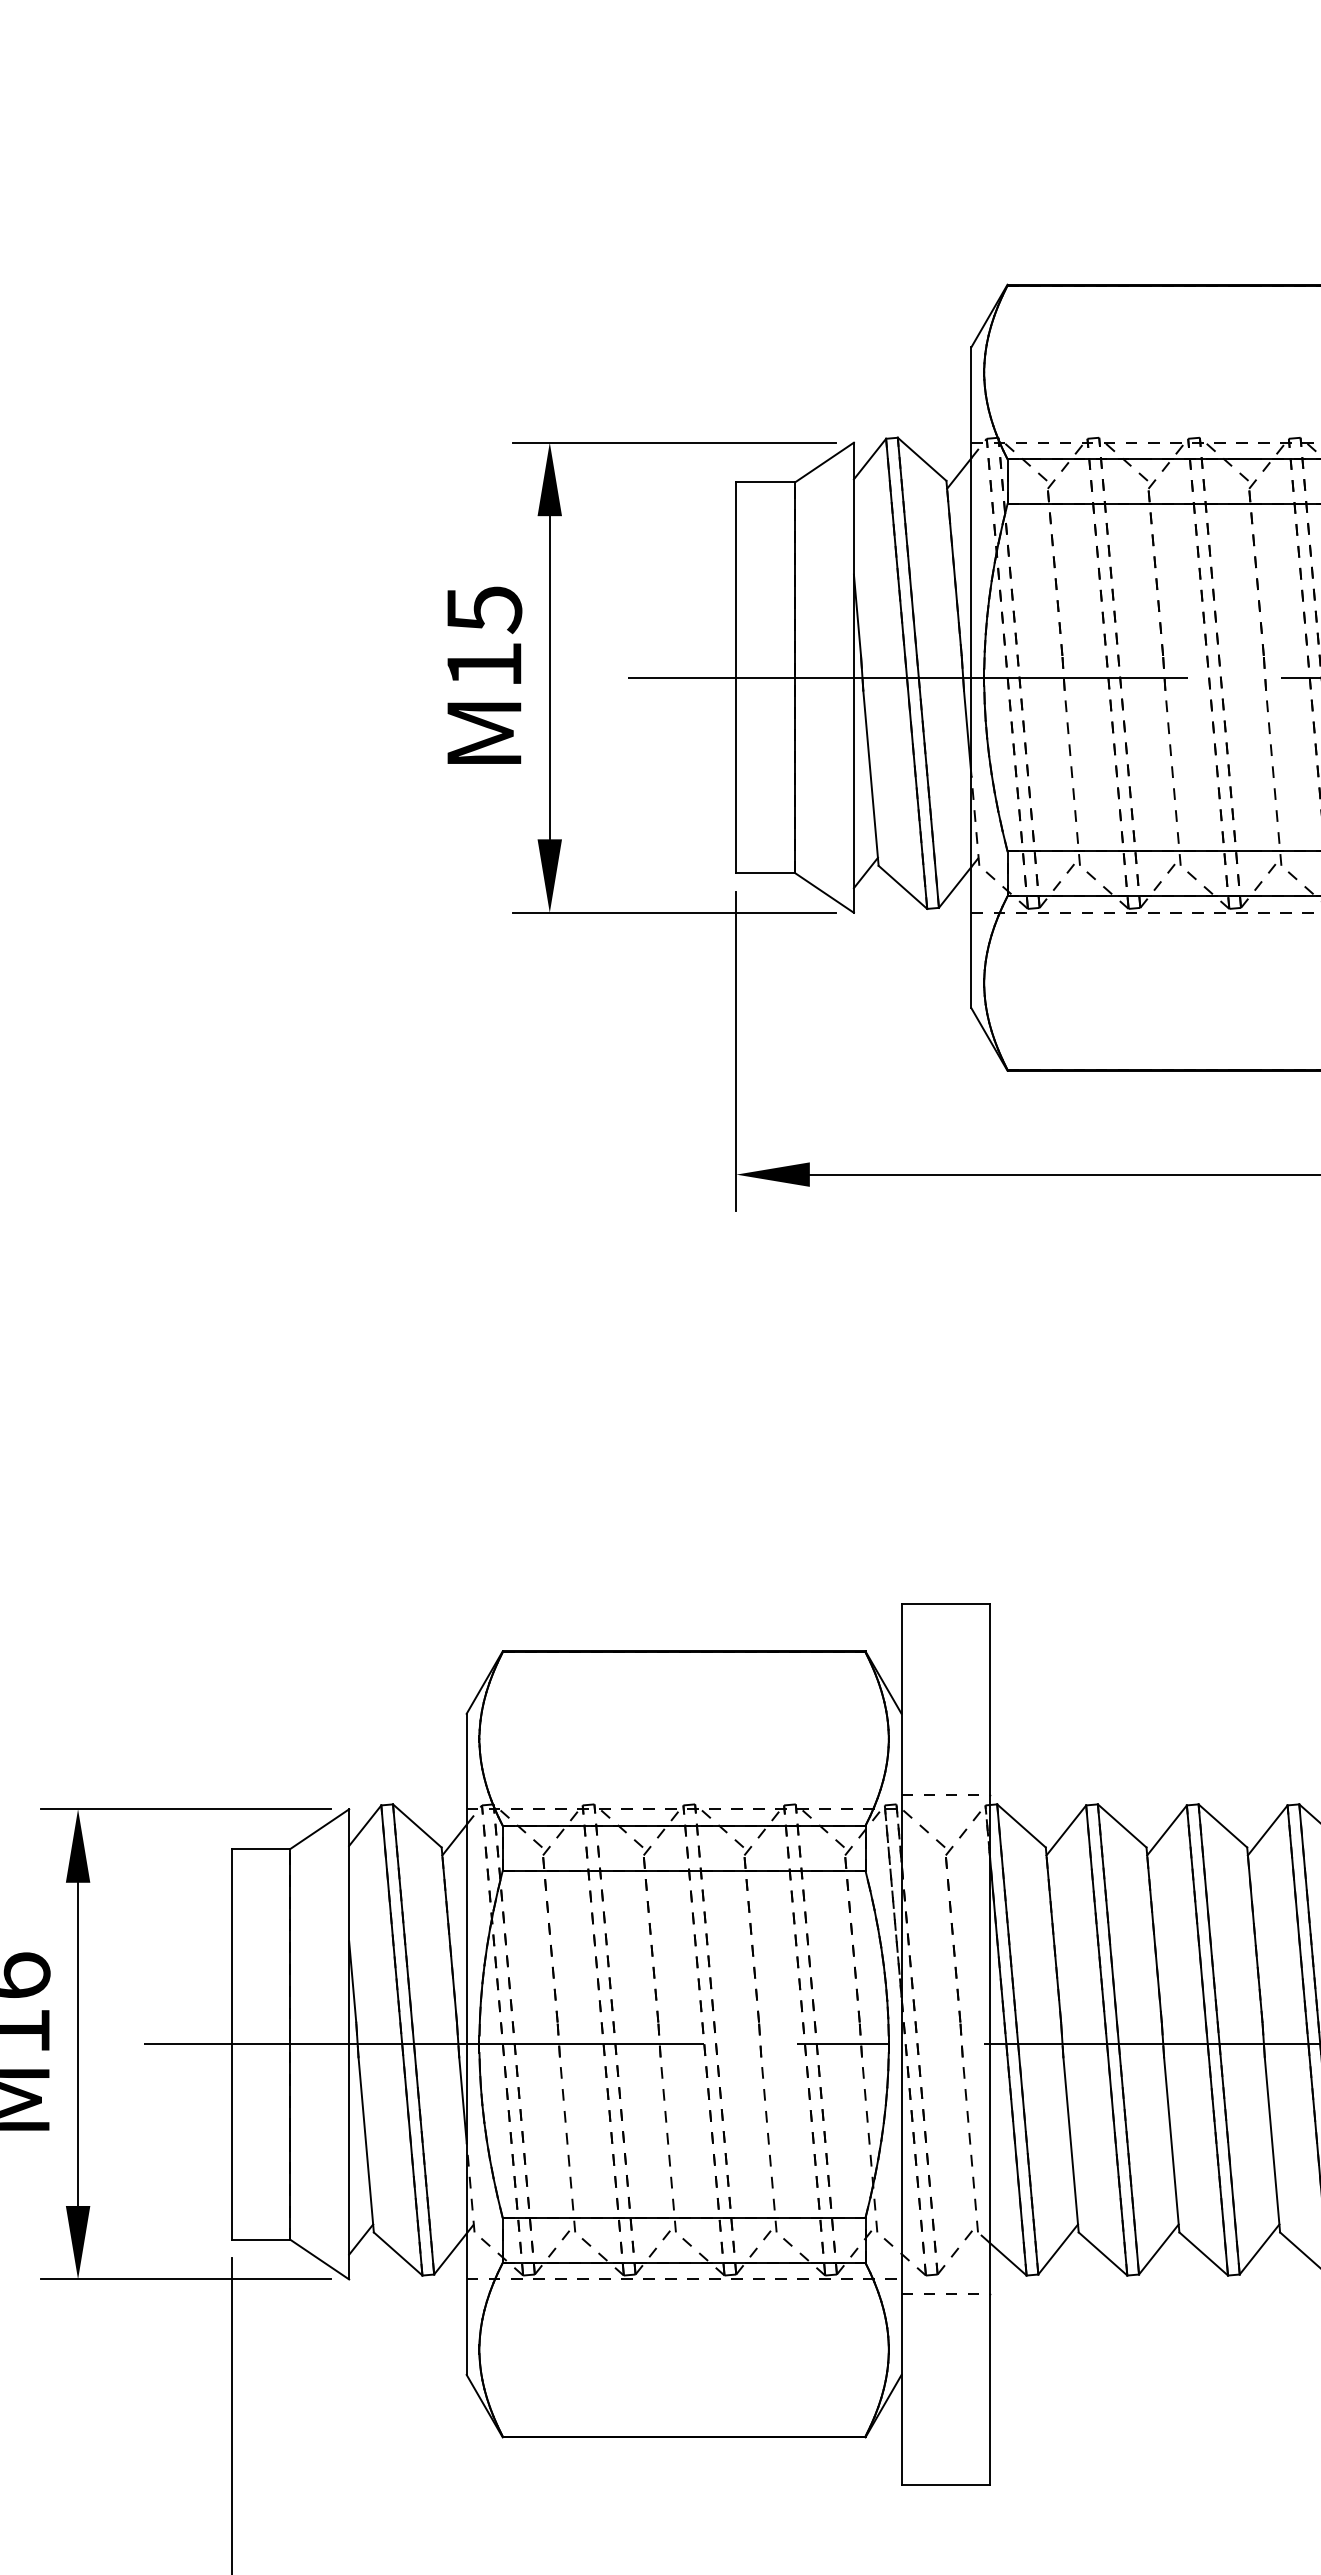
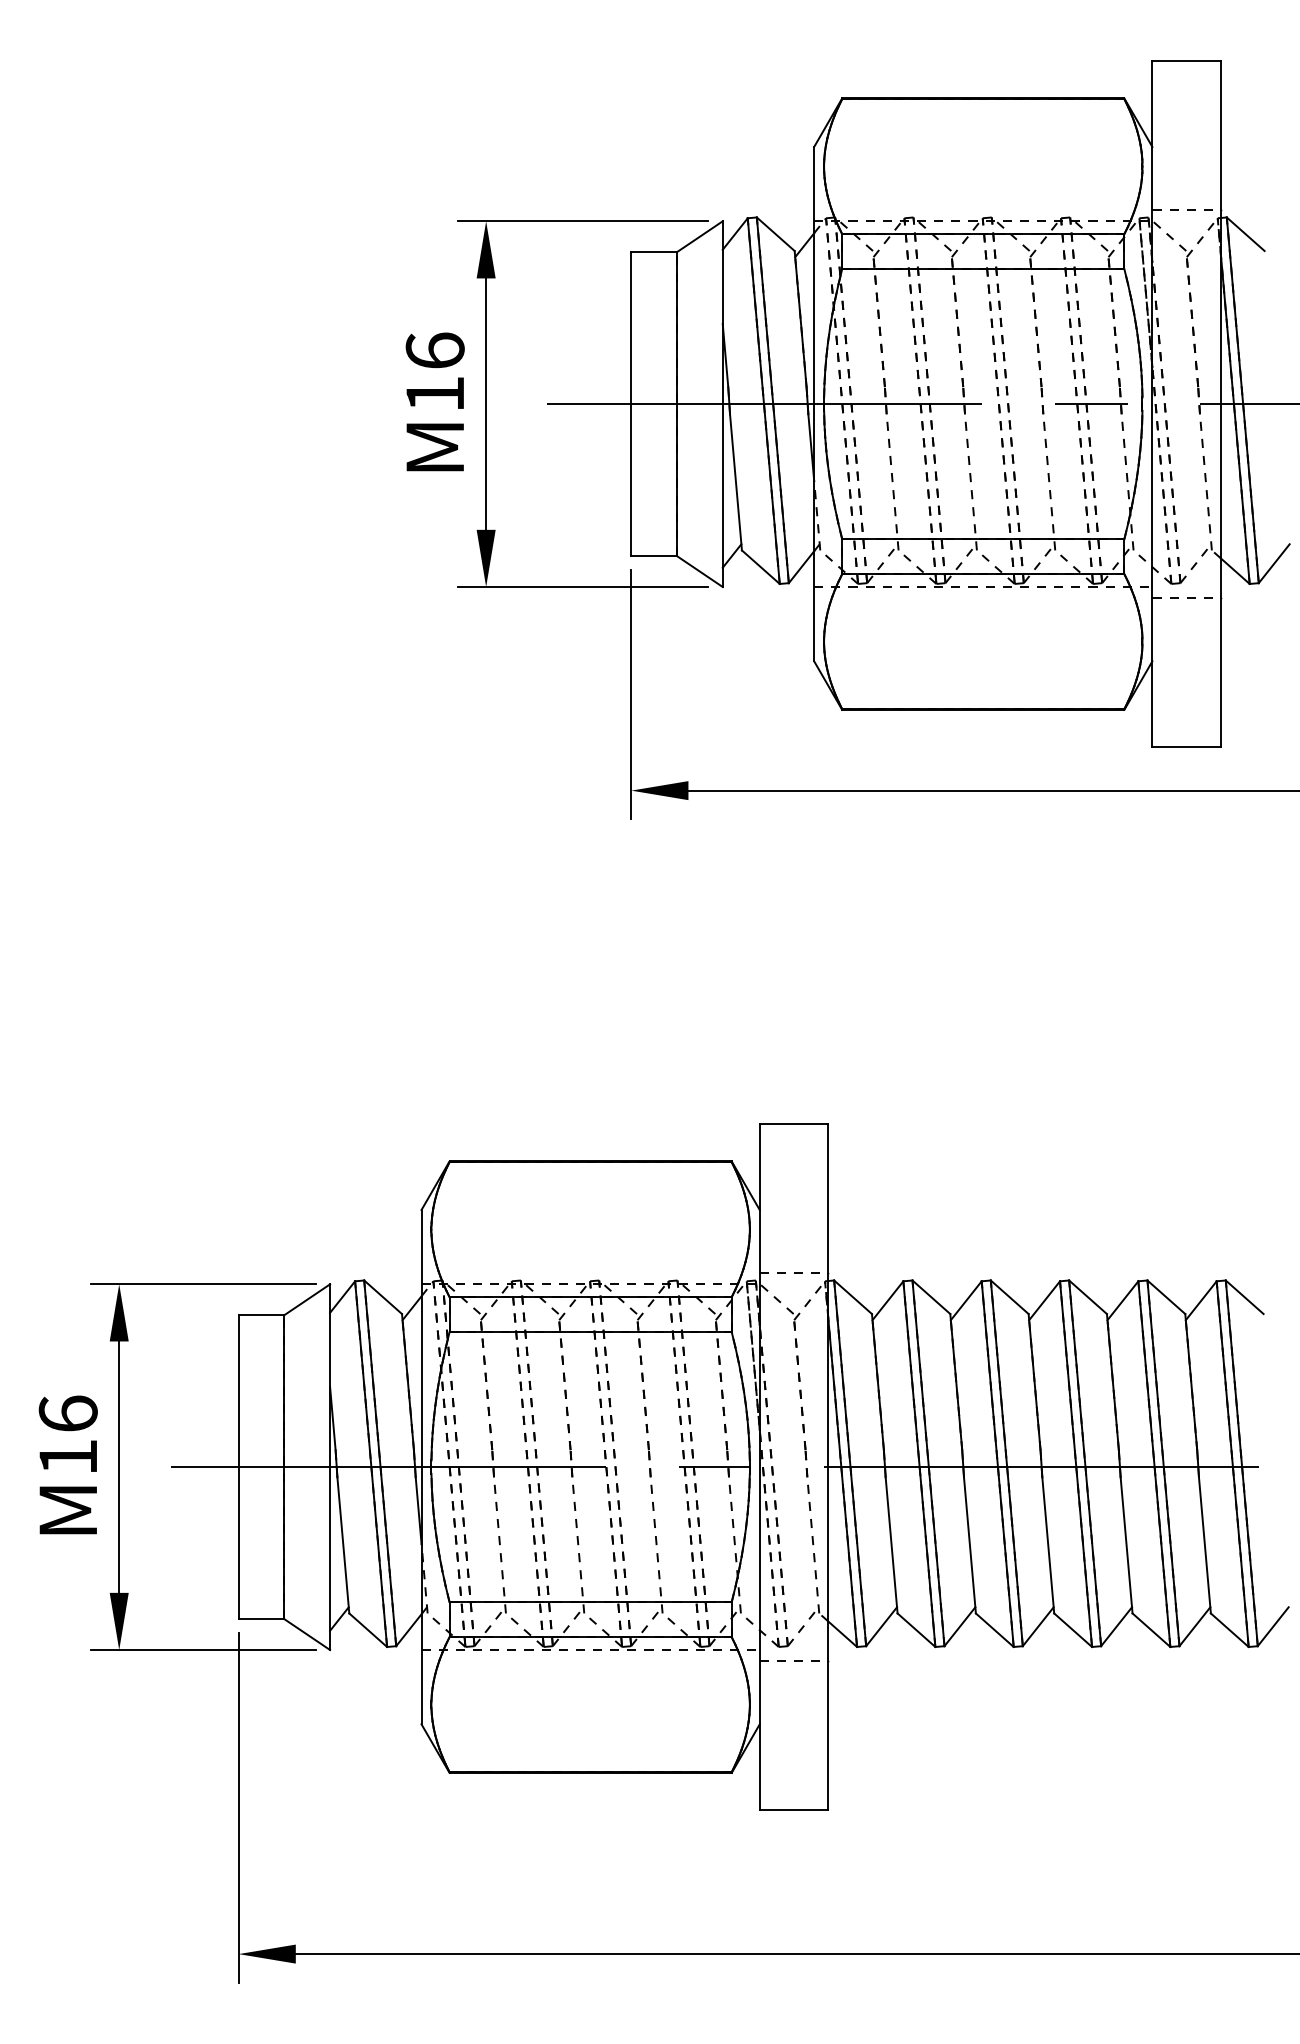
text: (483, 610) -> (434, 351), 15 -> 16

